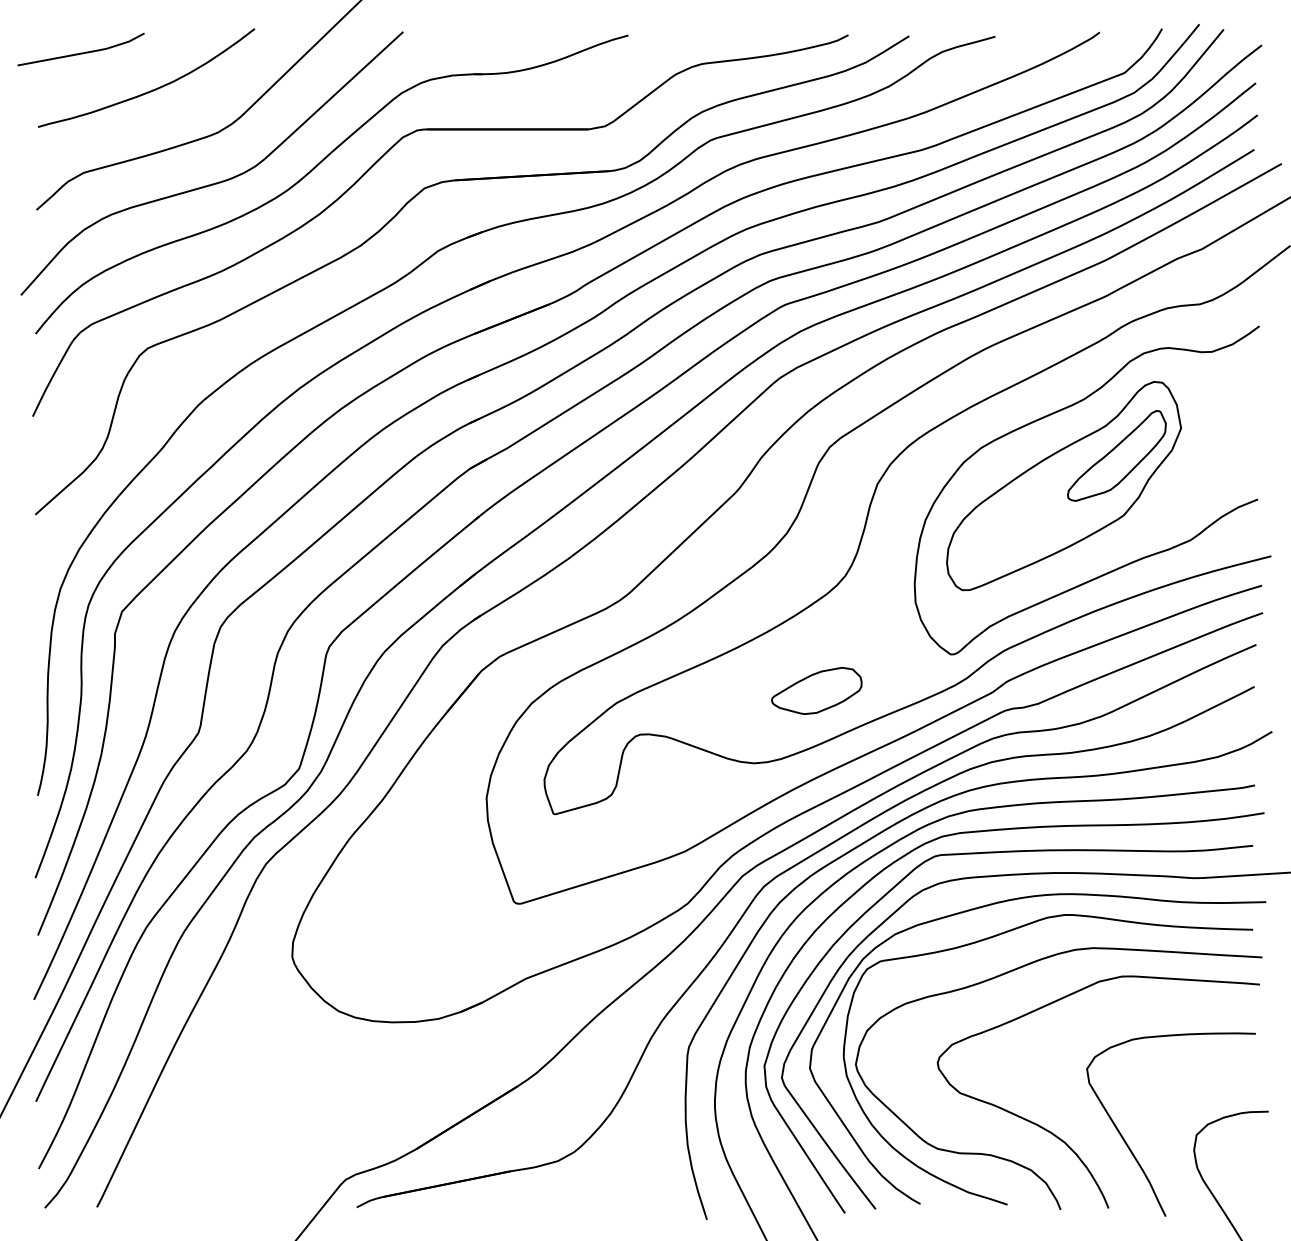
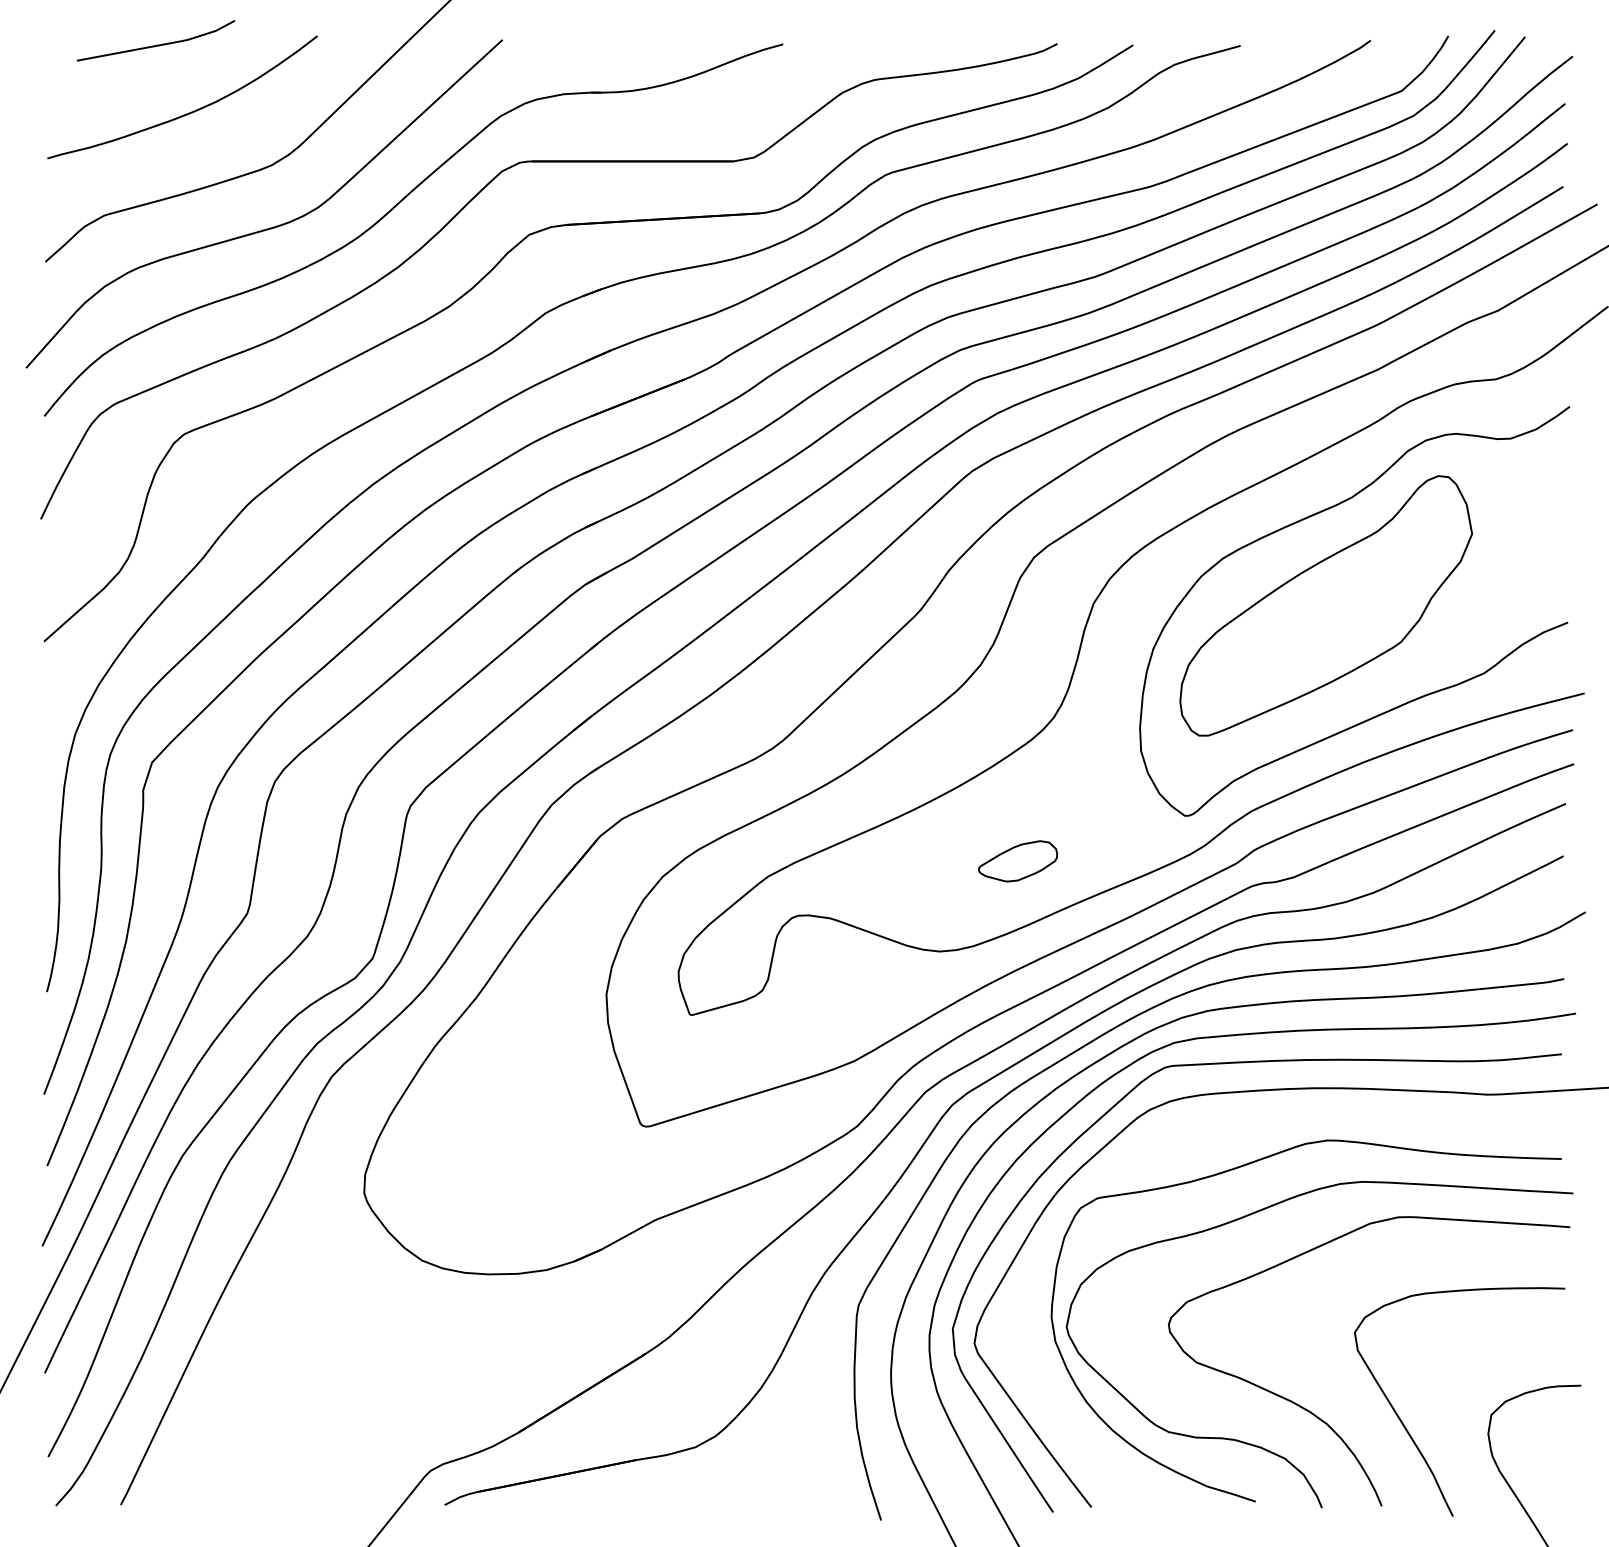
line: (82, 52) -> (157, 44), moved
part: (1117, 456) -> (1392, 568), removed
part: (816, 691) -> (1017, 861), size x0.7
curve: (1013, 900) -> (1263, 1122), removed

